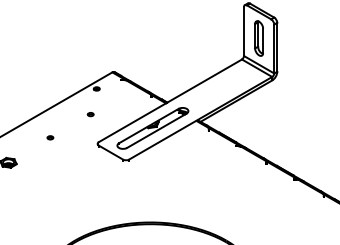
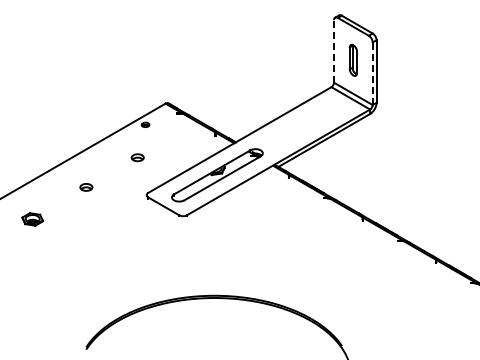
line: (244, 30) -> (334, 50), solid -> dashed
part: (259, 38) -> (353, 60), size x0.7
line: (274, 48) -> (372, 73), solid -> dashed
part: (90, 114) -> (137, 157), size x1.6
part: (49, 137) -> (85, 187), size x1.6

